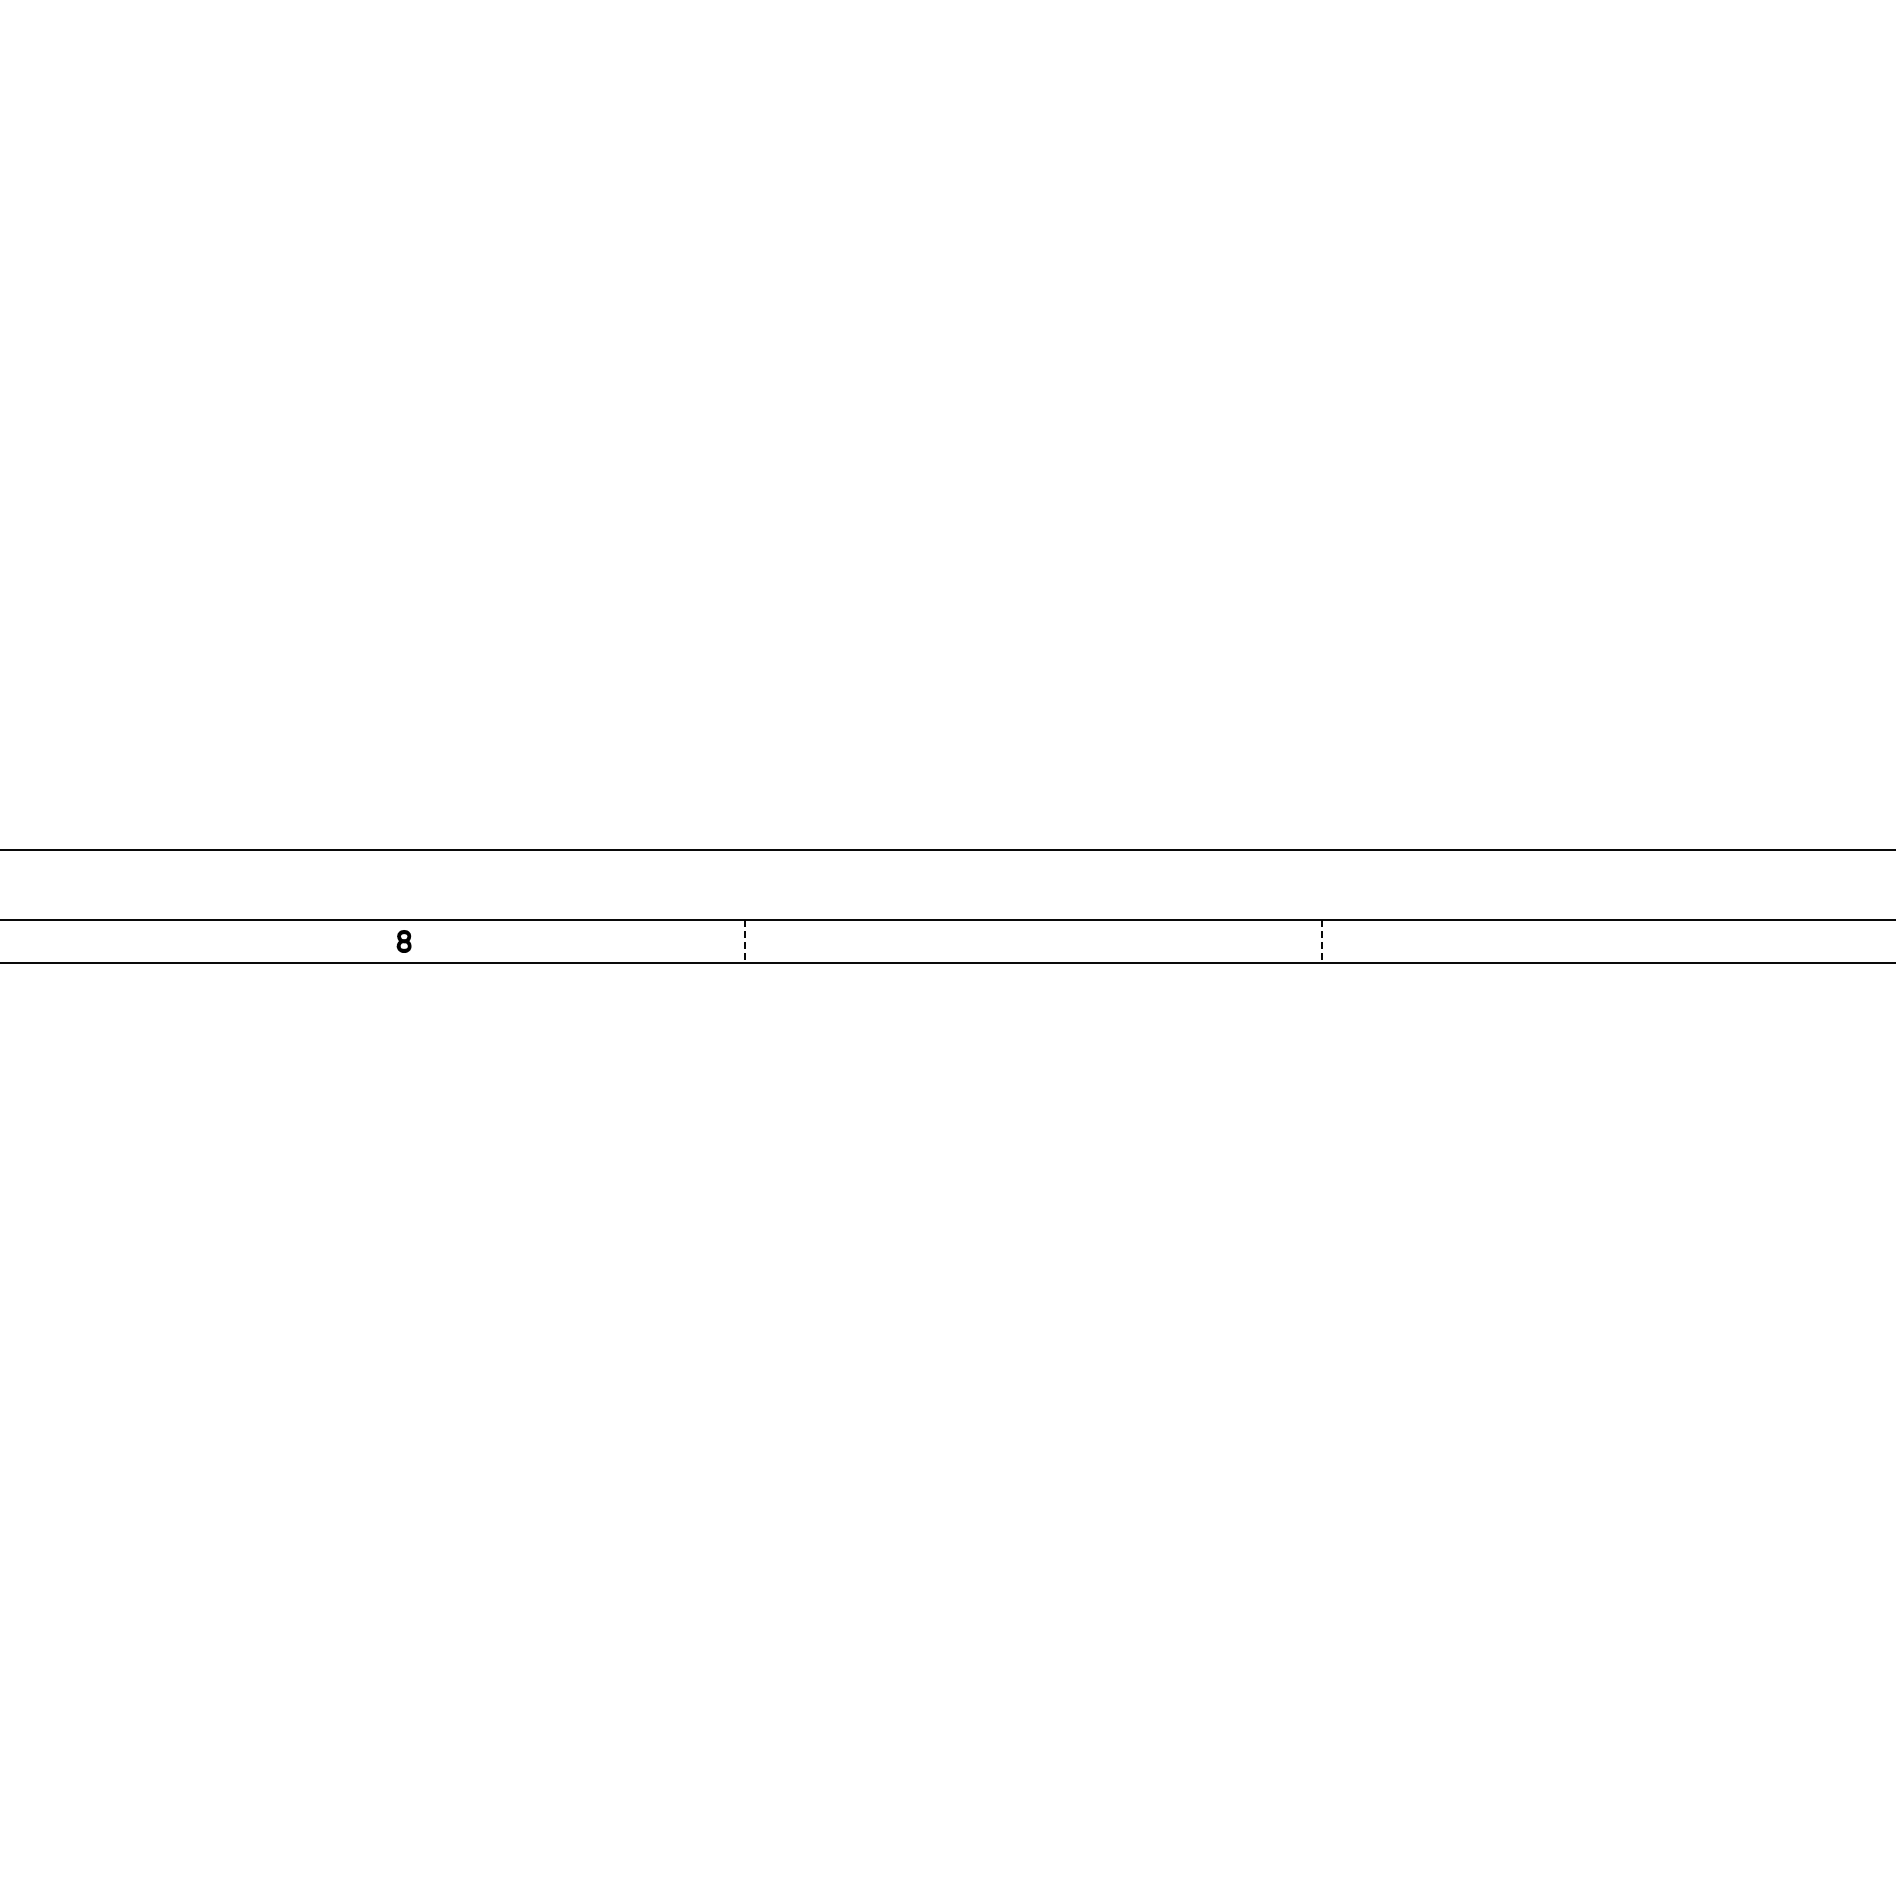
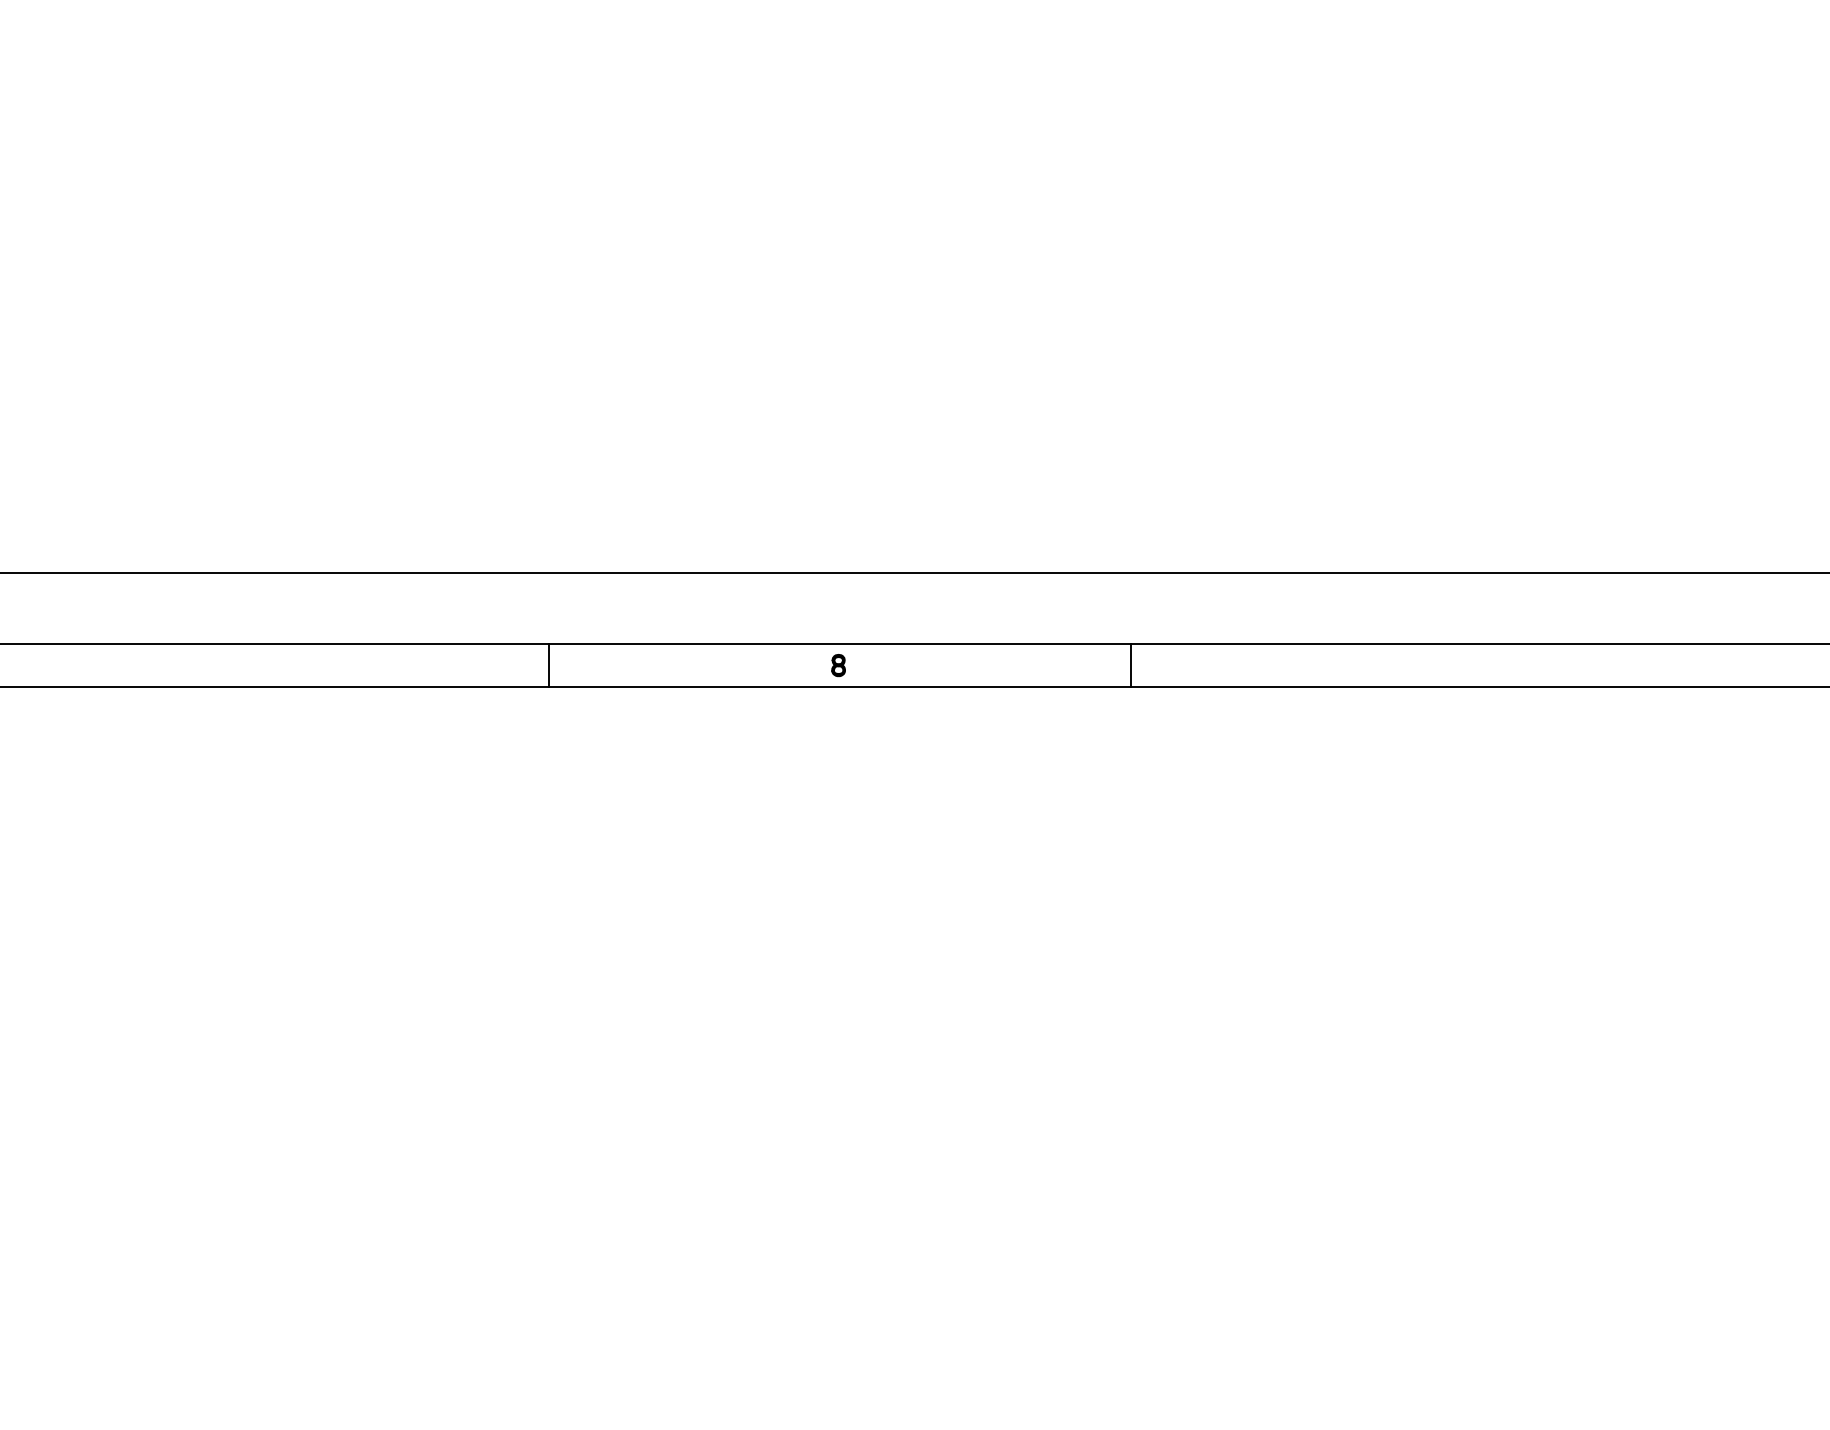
part: (403, 941) -> (837, 665), moved
line: (744, 941) -> (548, 665), dashed -> solid
line: (1322, 941) -> (1131, 665), dashed -> solid

